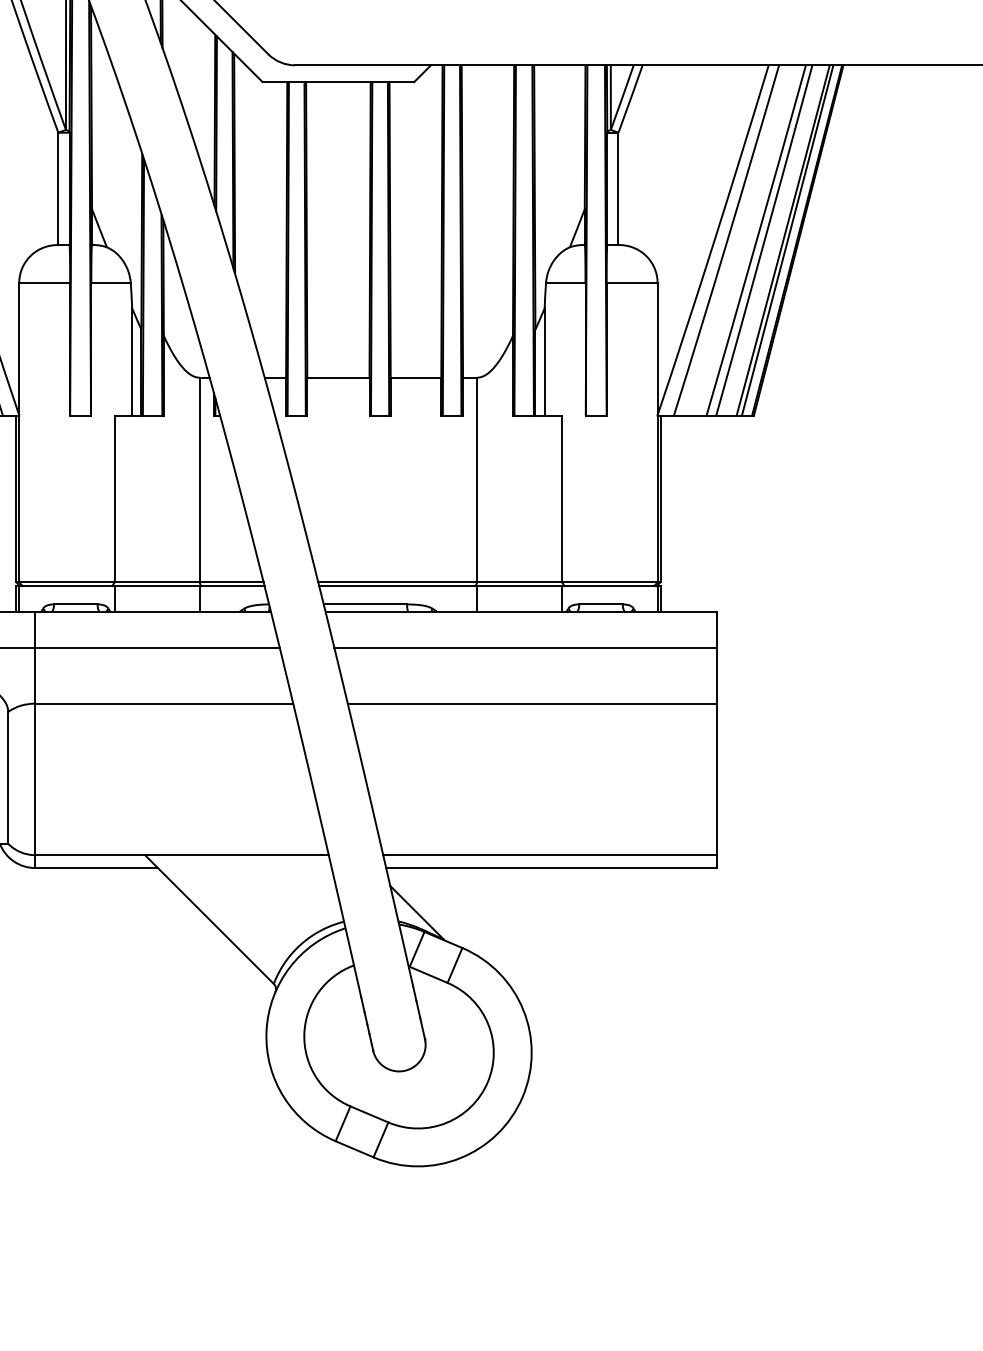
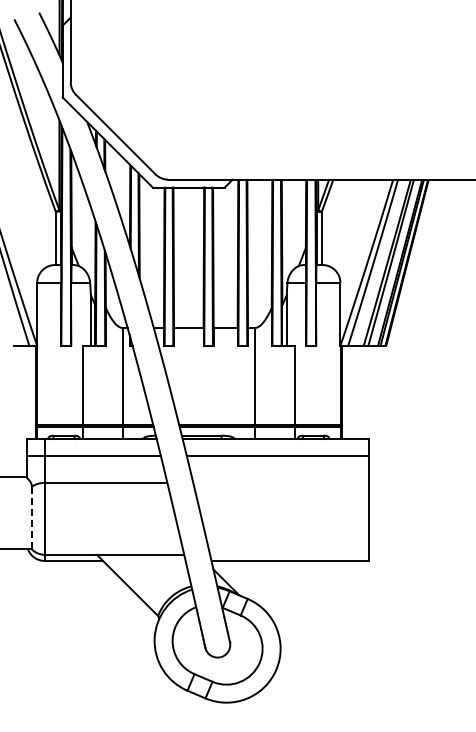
line: (531, 702) -> (280, 482), removed
line: (7, 778) -> (31, 518), solid -> dashed
line: (550, 854) -> (289, 554), removed

